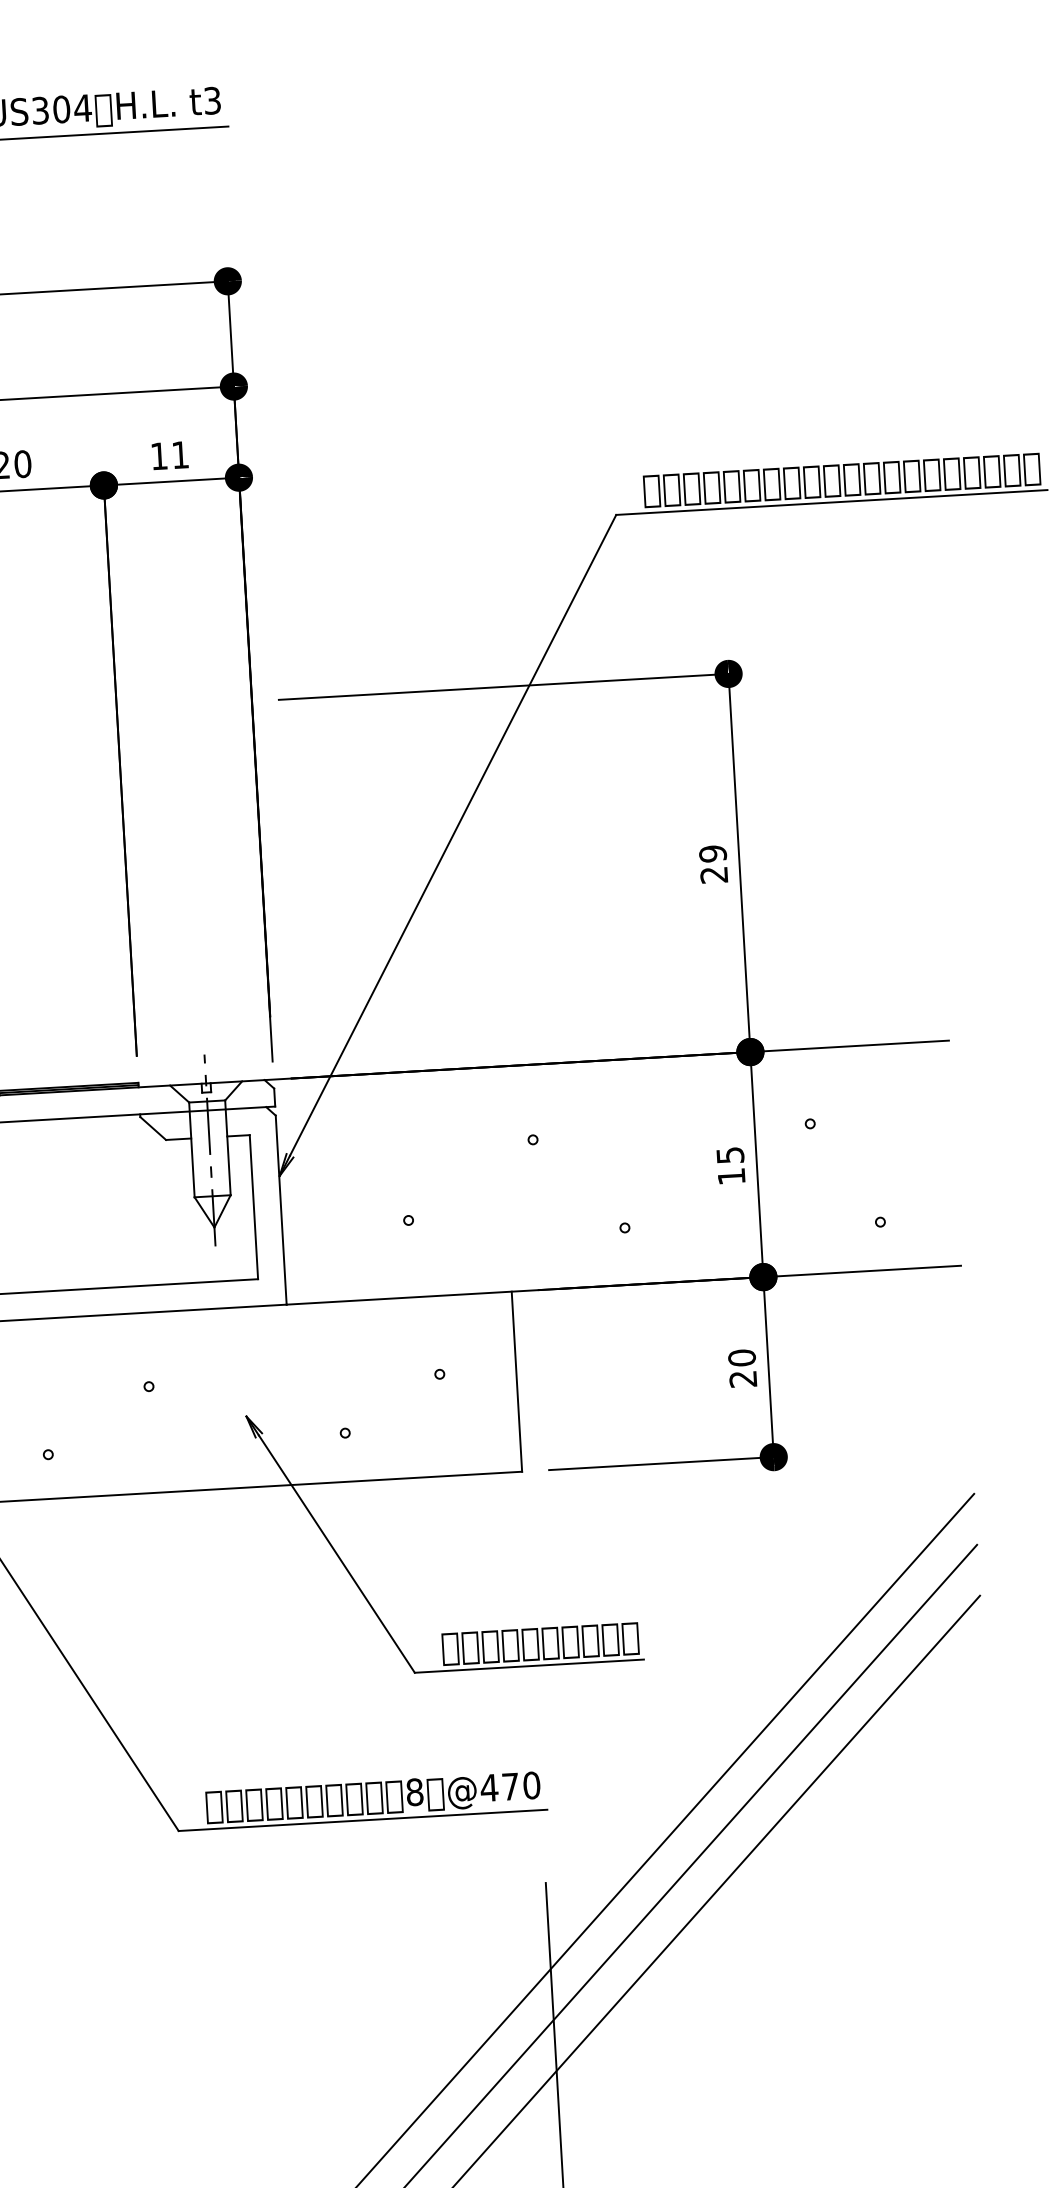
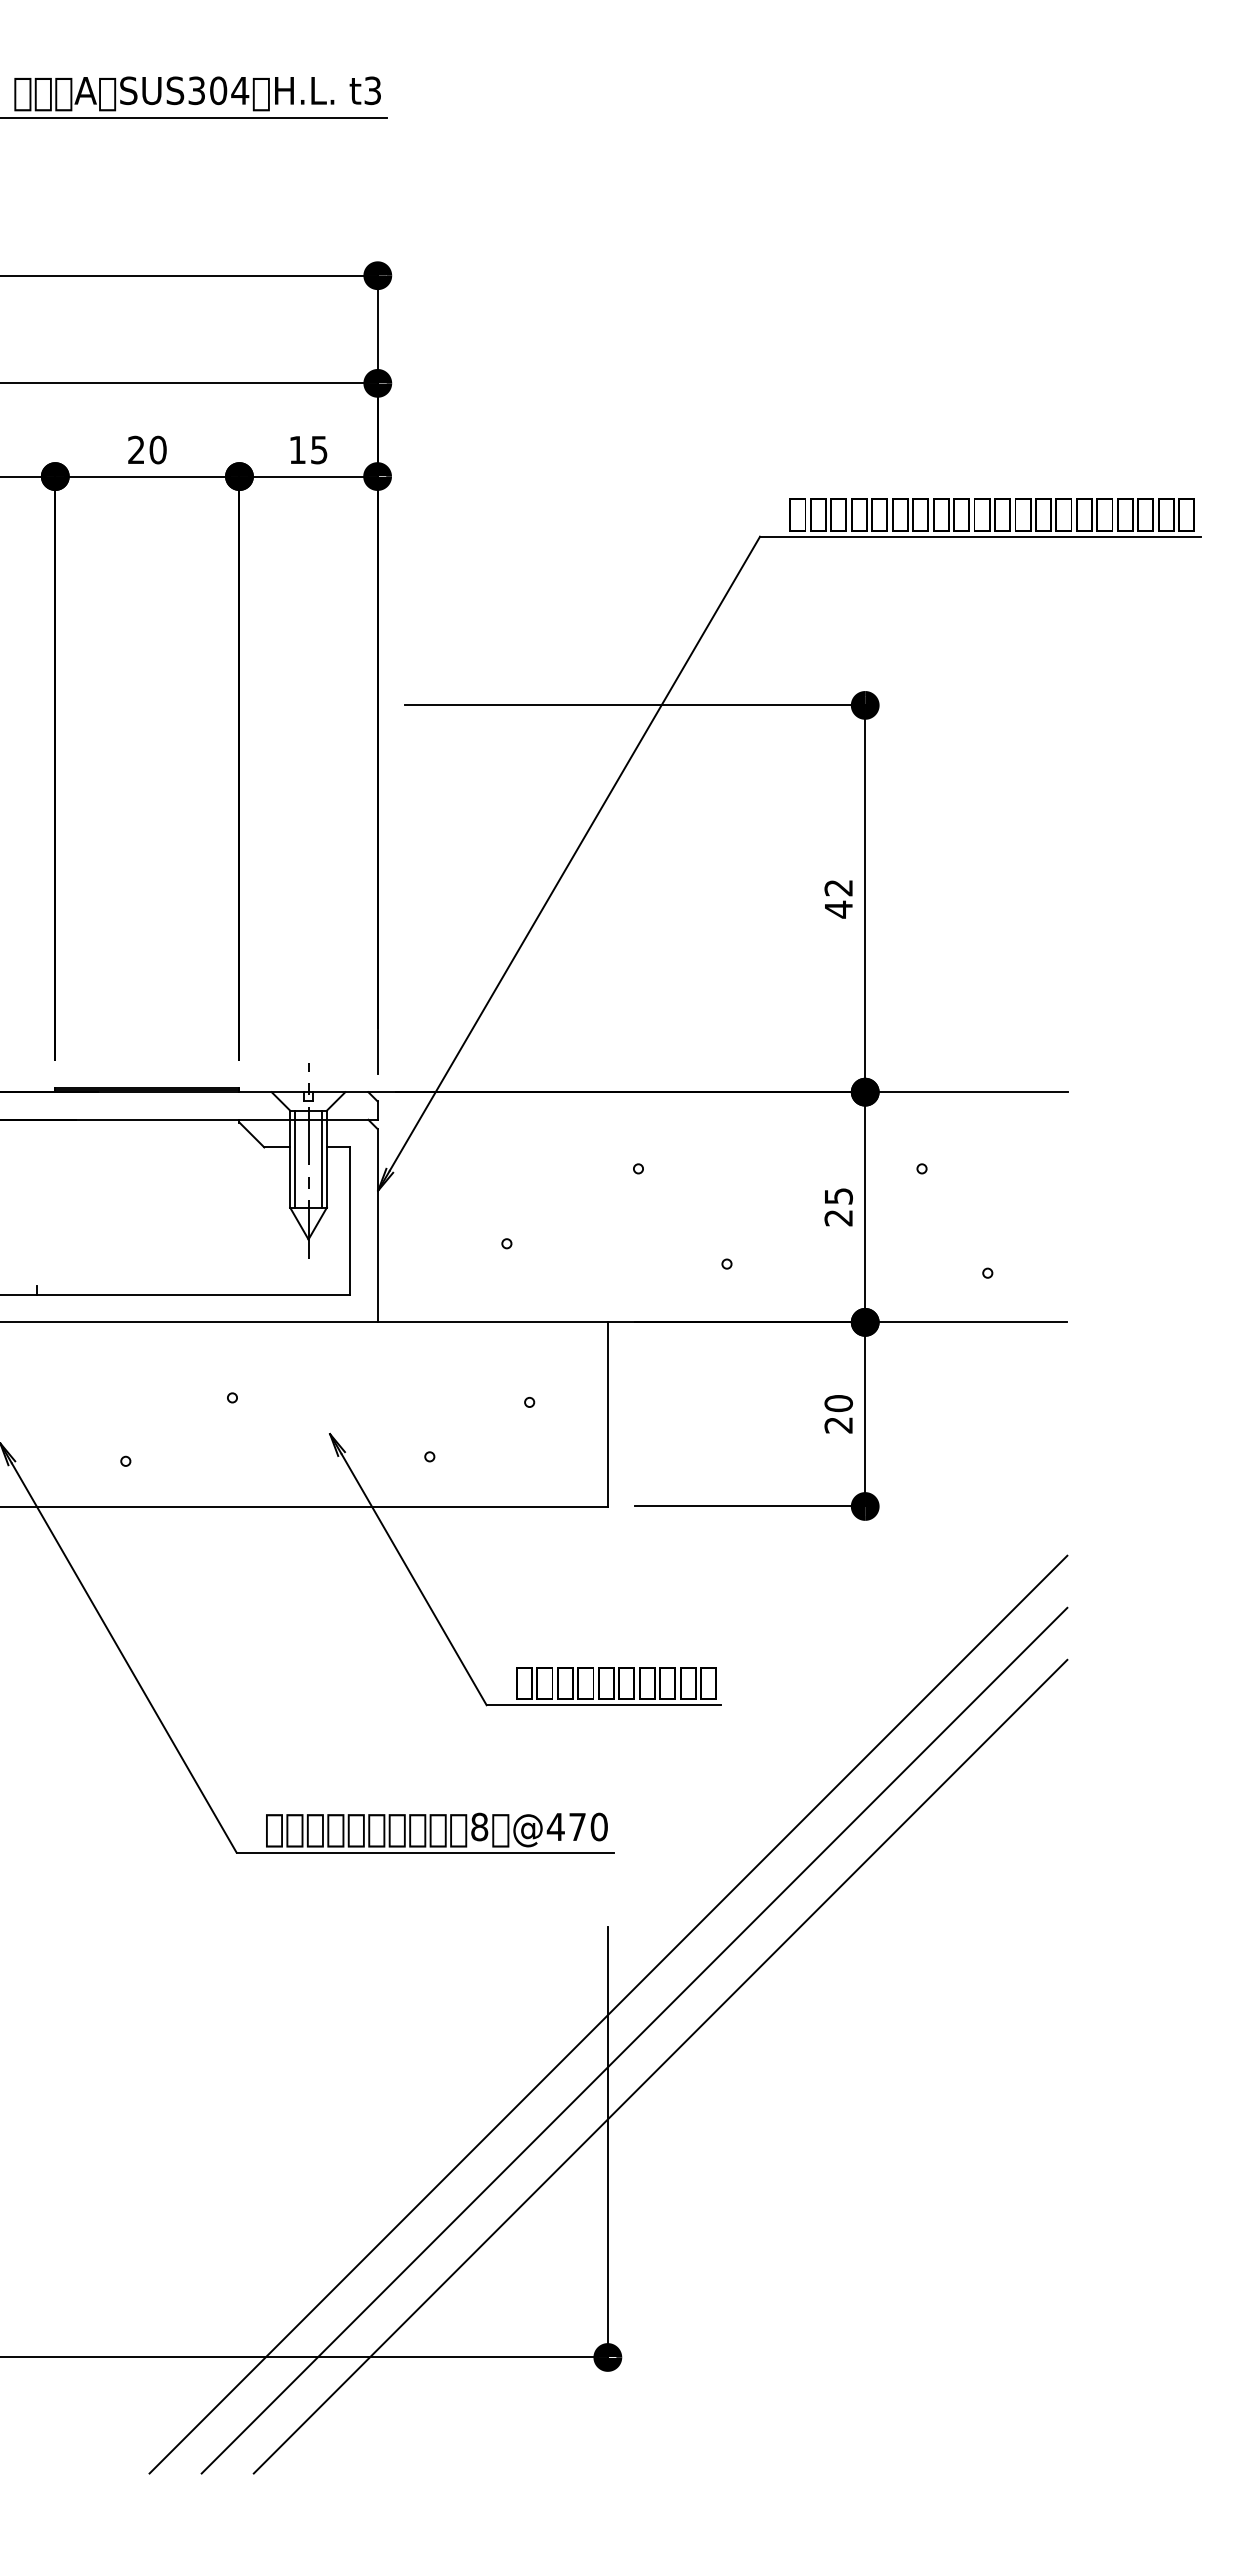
text: (180, 455) -> (319, 450), 11 -> 15
text: (713, 864) -> (838, 898), 29 -> 42
line: (223, 1147) -> (322, 1158), added
line: (196, 1149) -> (294, 1158), added
text: (731, 1177) -> (838, 1218), 15 -> 25

